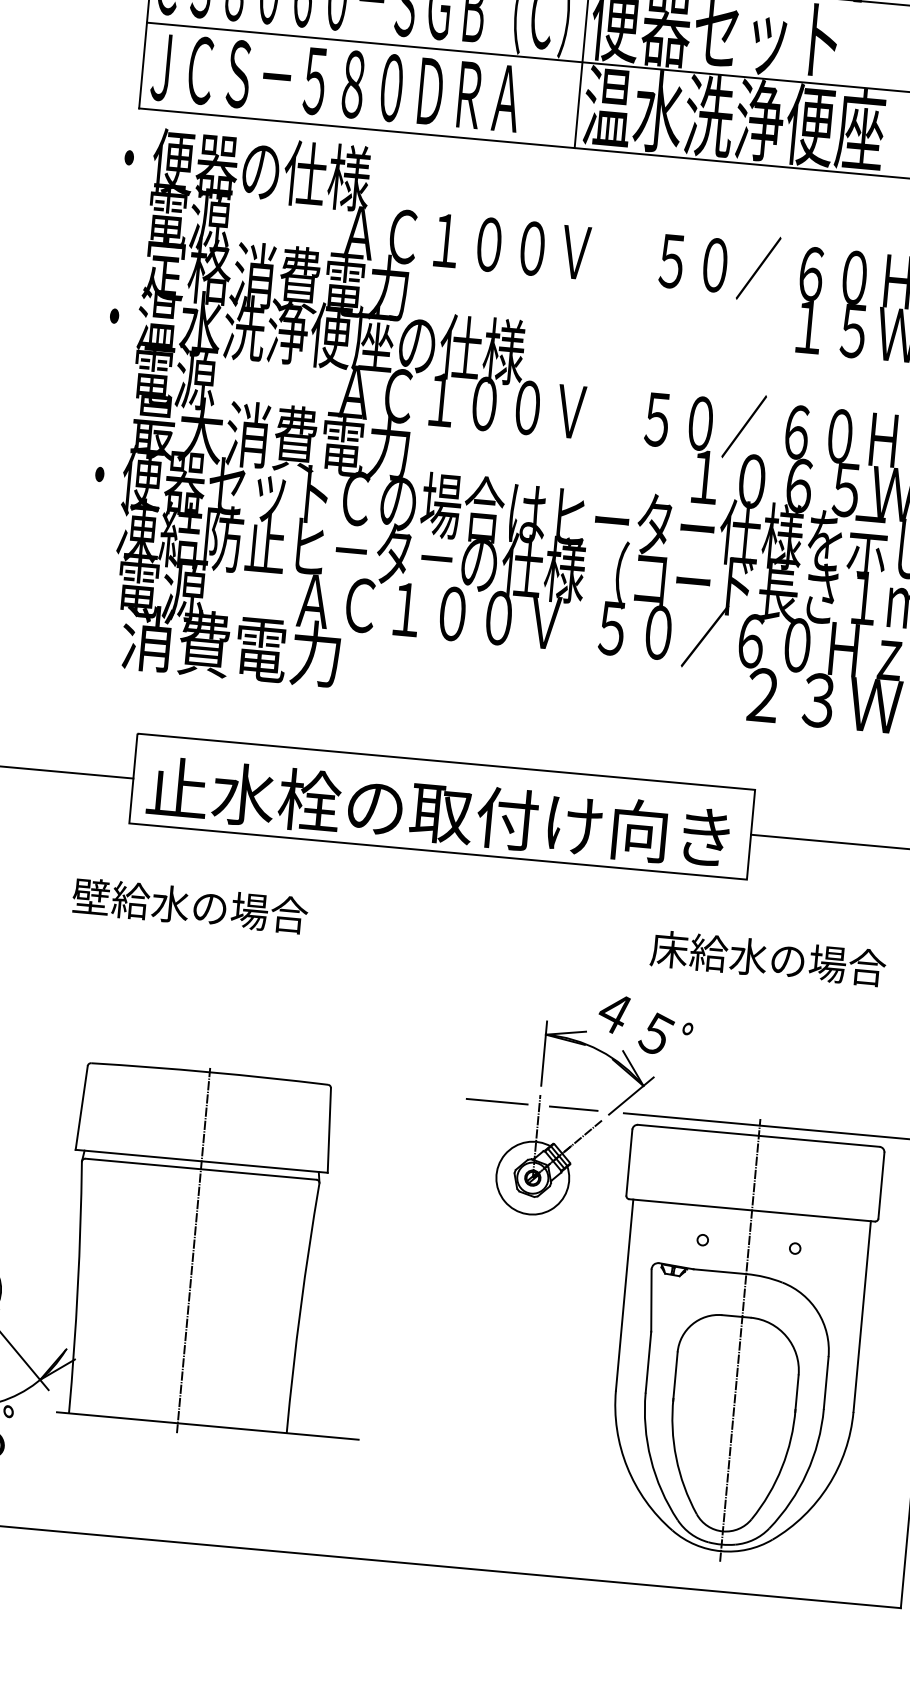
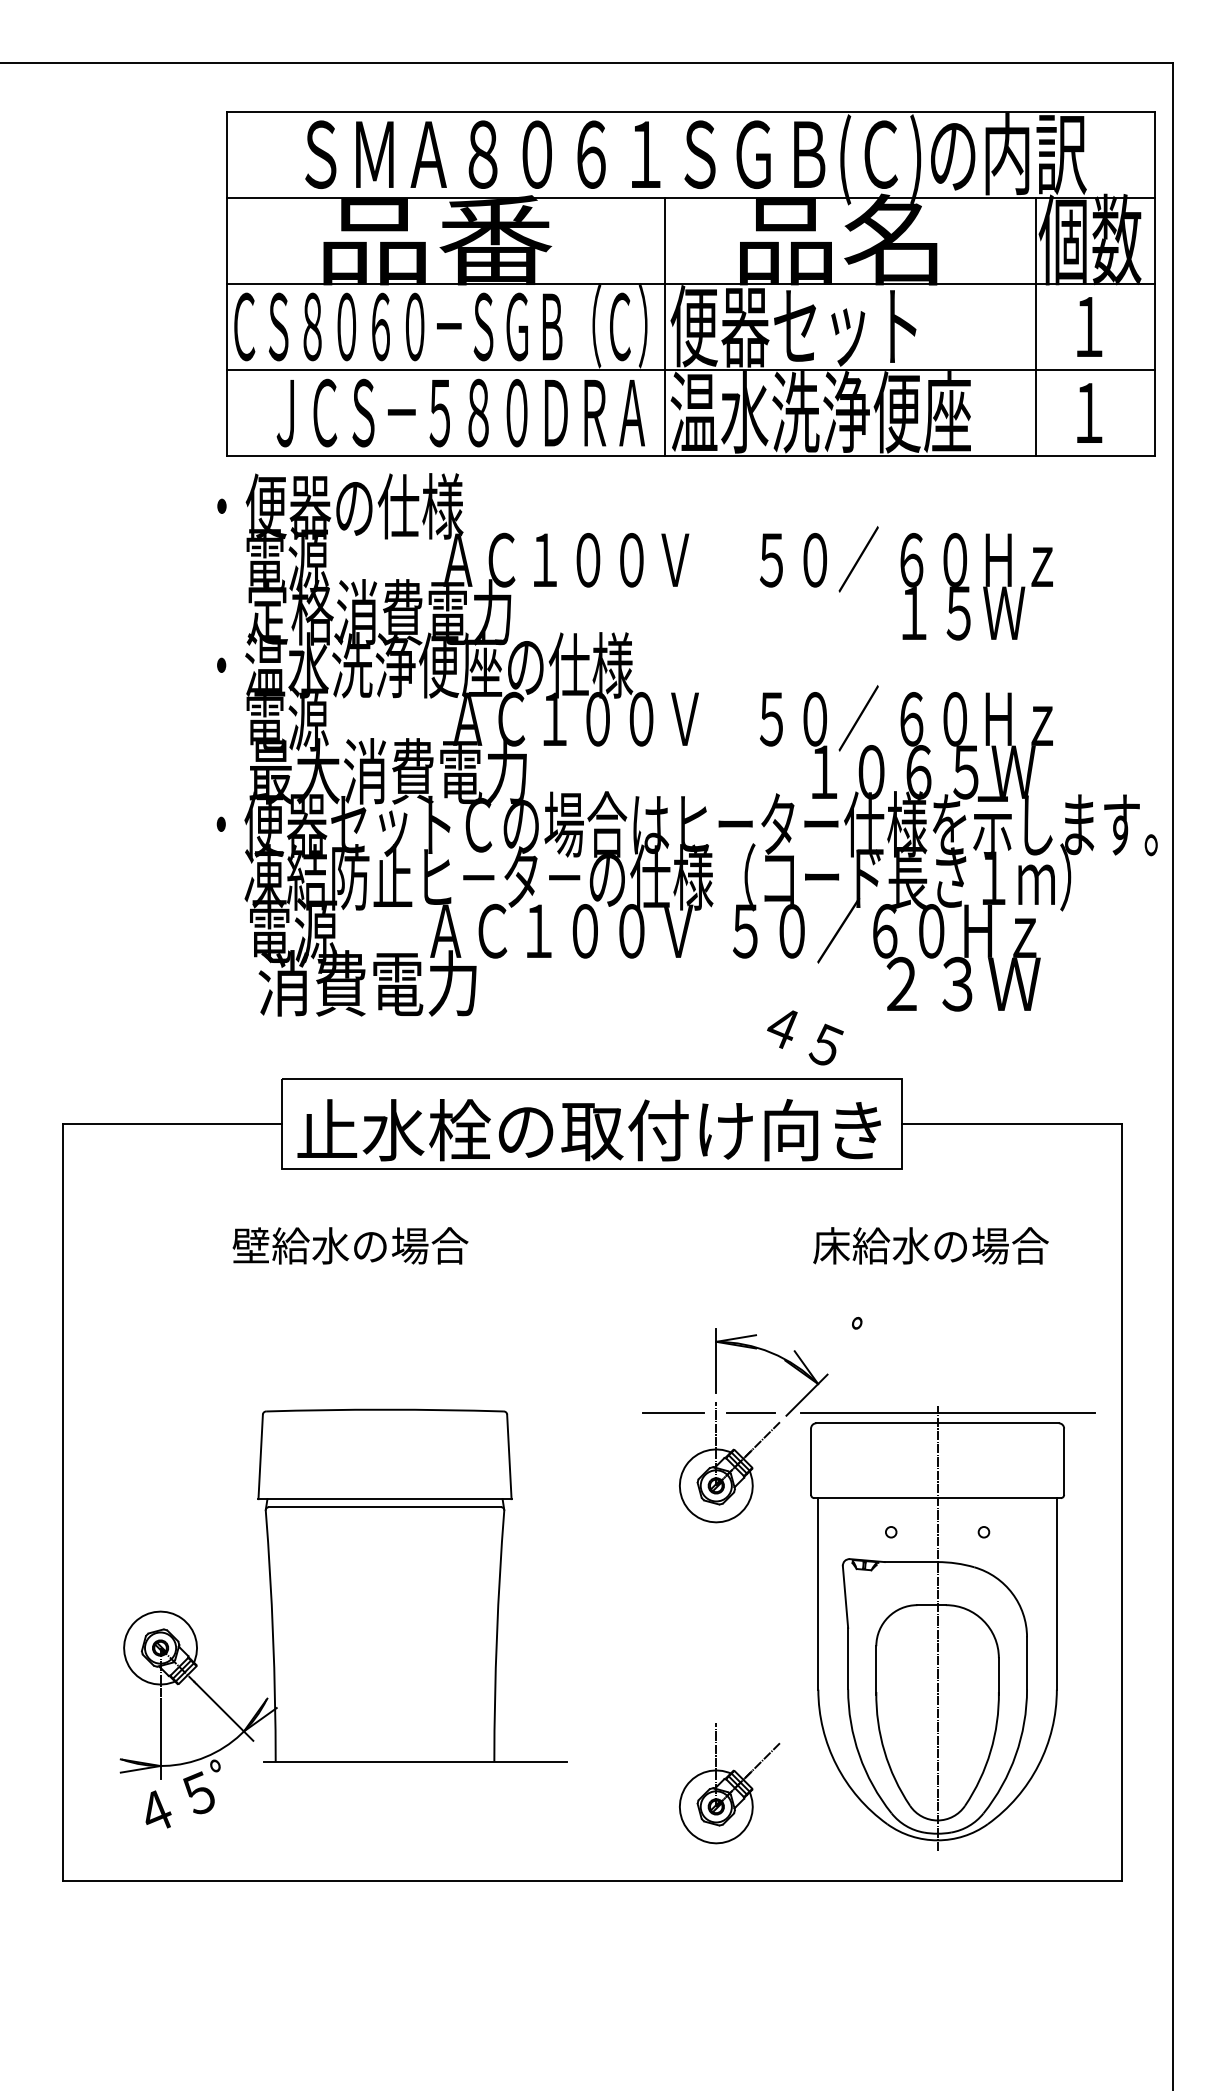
text: (335, 82) -> (460, 412), moved
text: (636, 1024) -> (805, 1037), moved
line: (194, 1250) -> (385, 1588), removed
part: (518, 1475) -> (729, 1783), added

